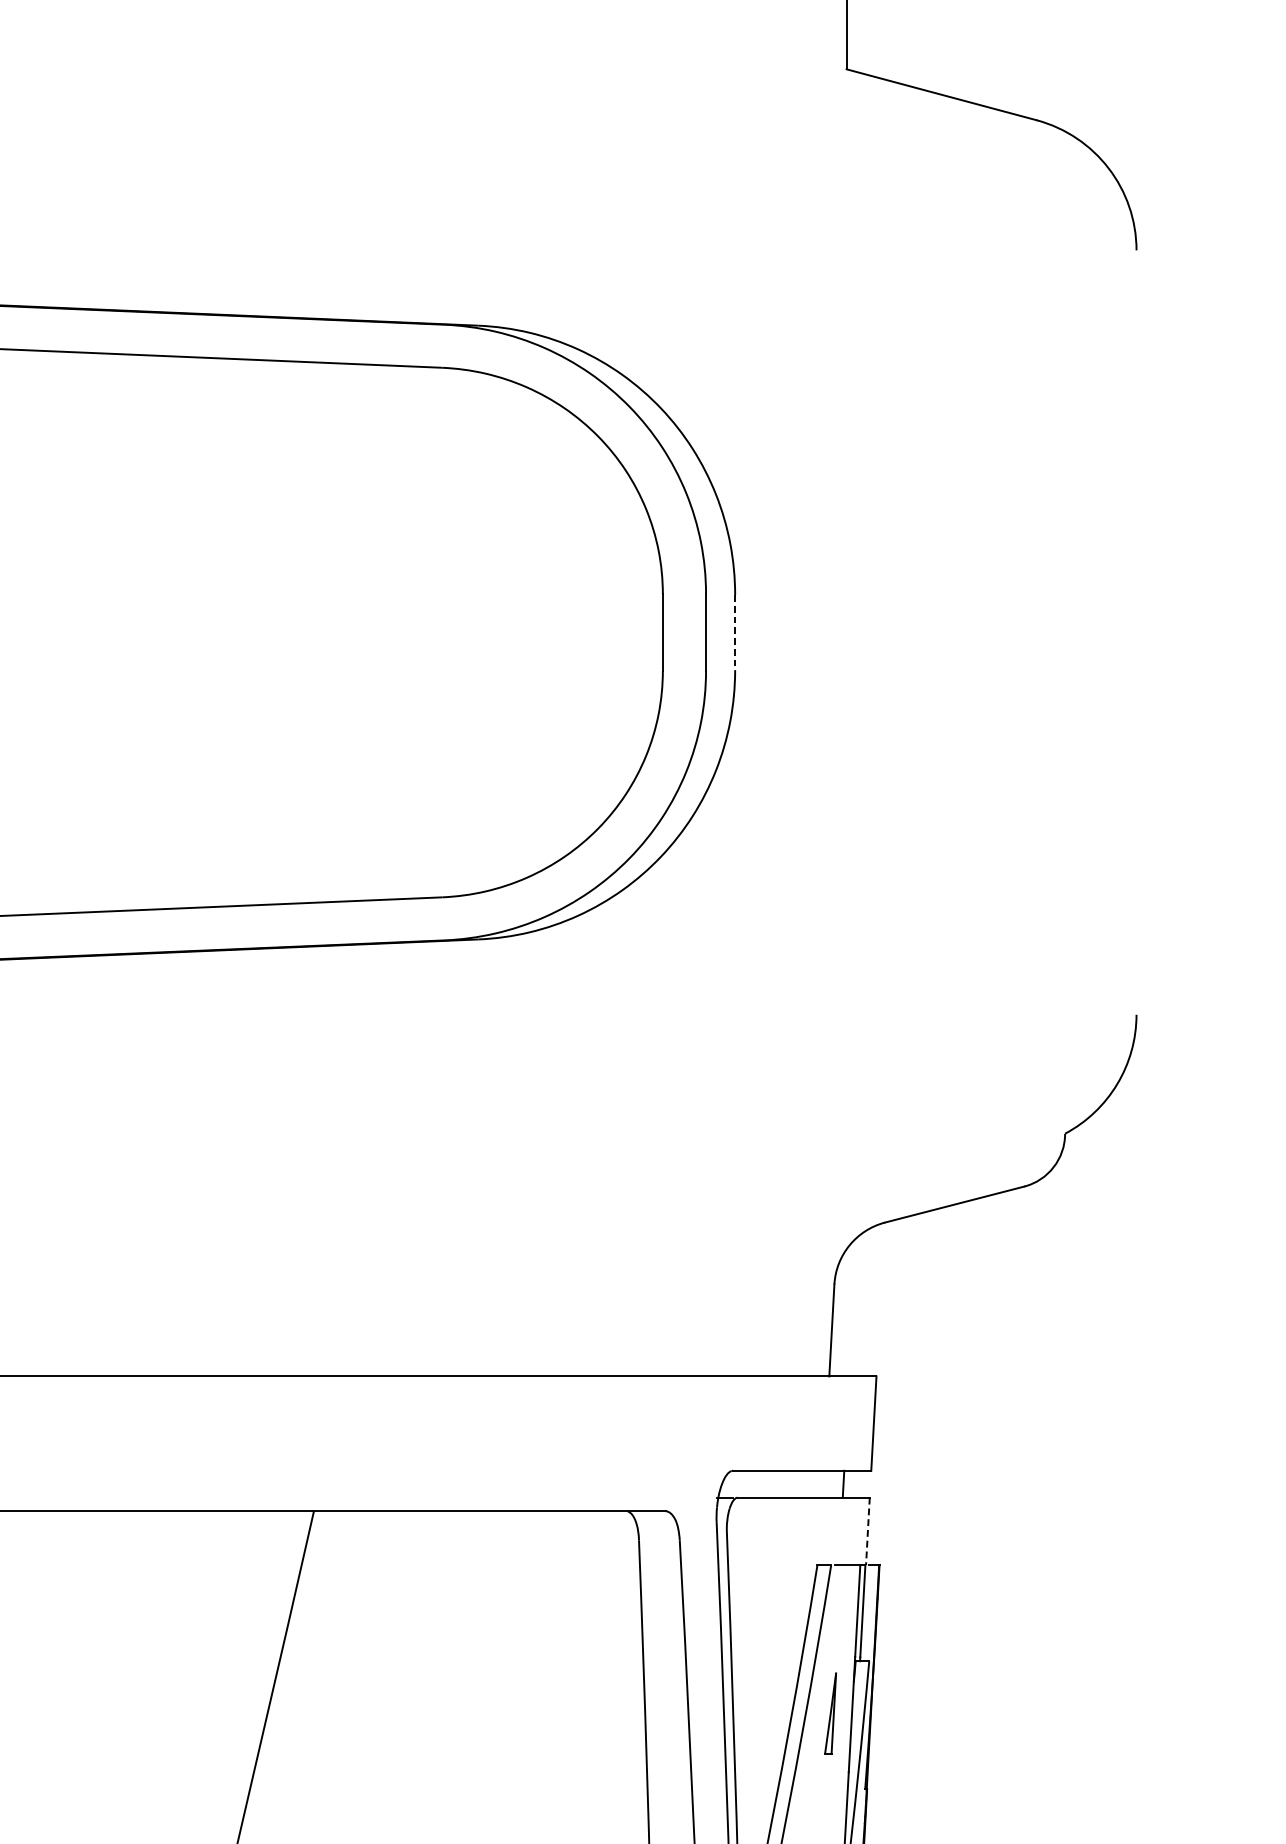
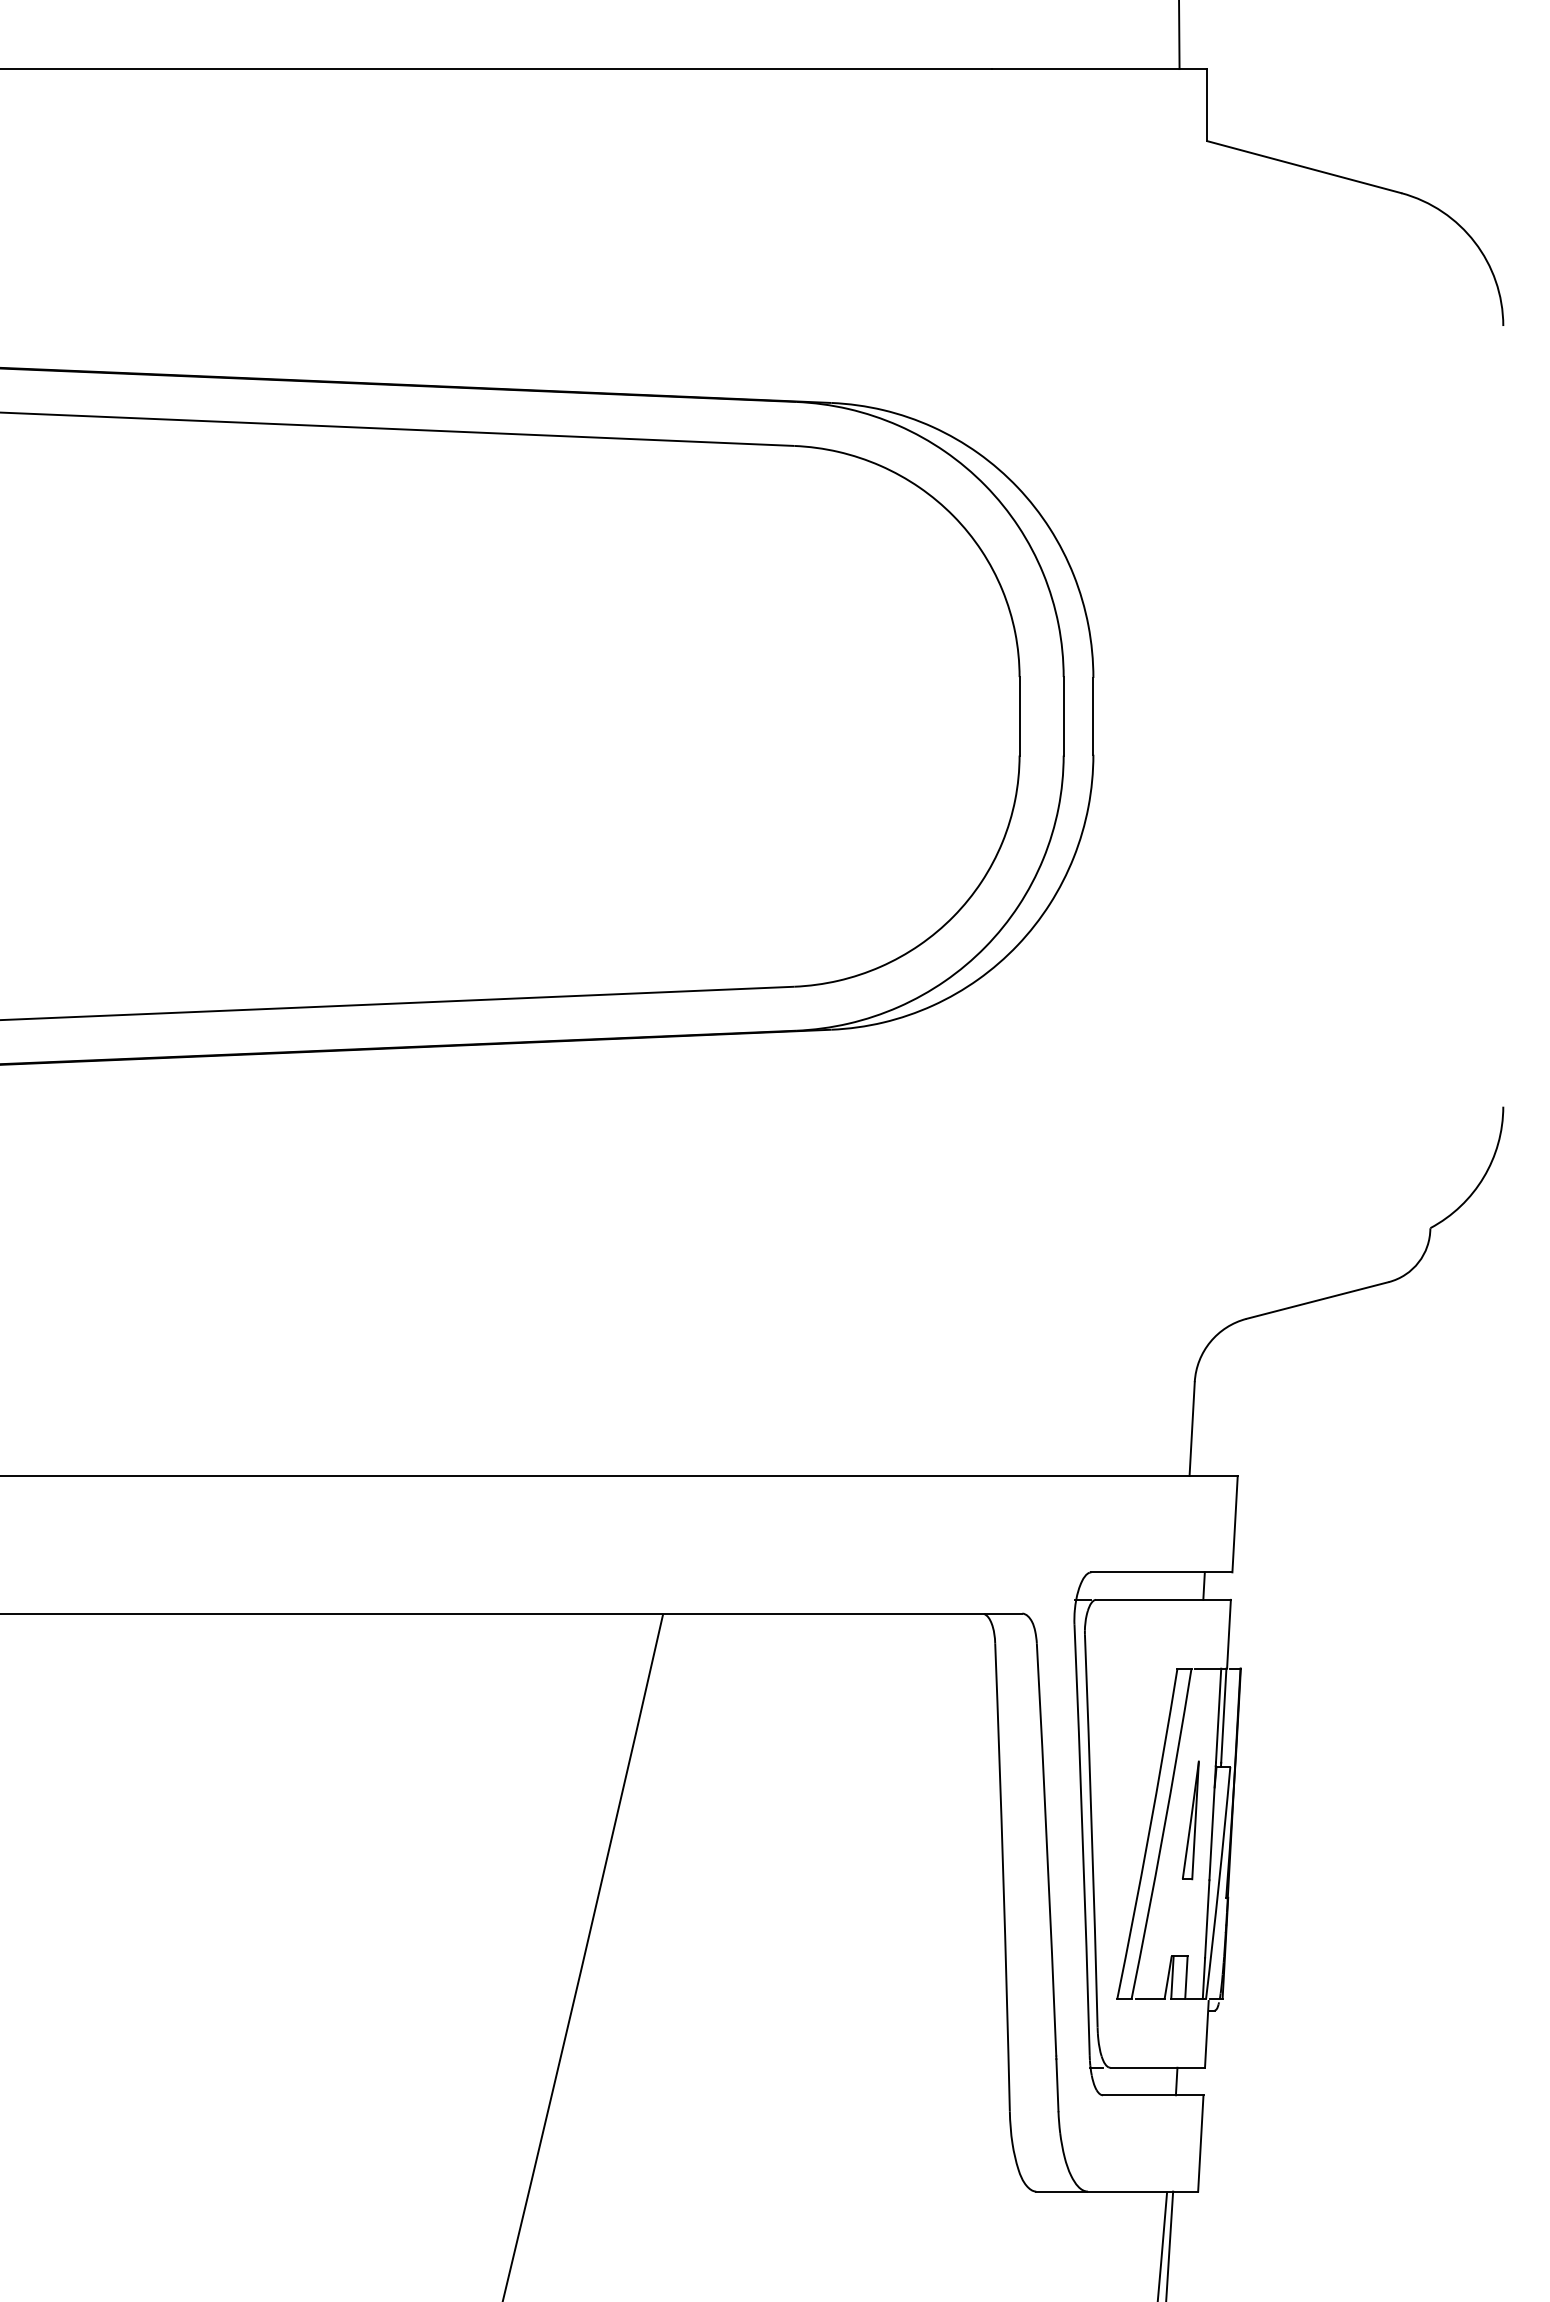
line: (735, 632) -> (1093, 716), dashed -> solid
line: (867, 1531) -> (1228, 1634), dashed -> solid
part: (830, 1713) -> (1190, 1820), size x1.43

